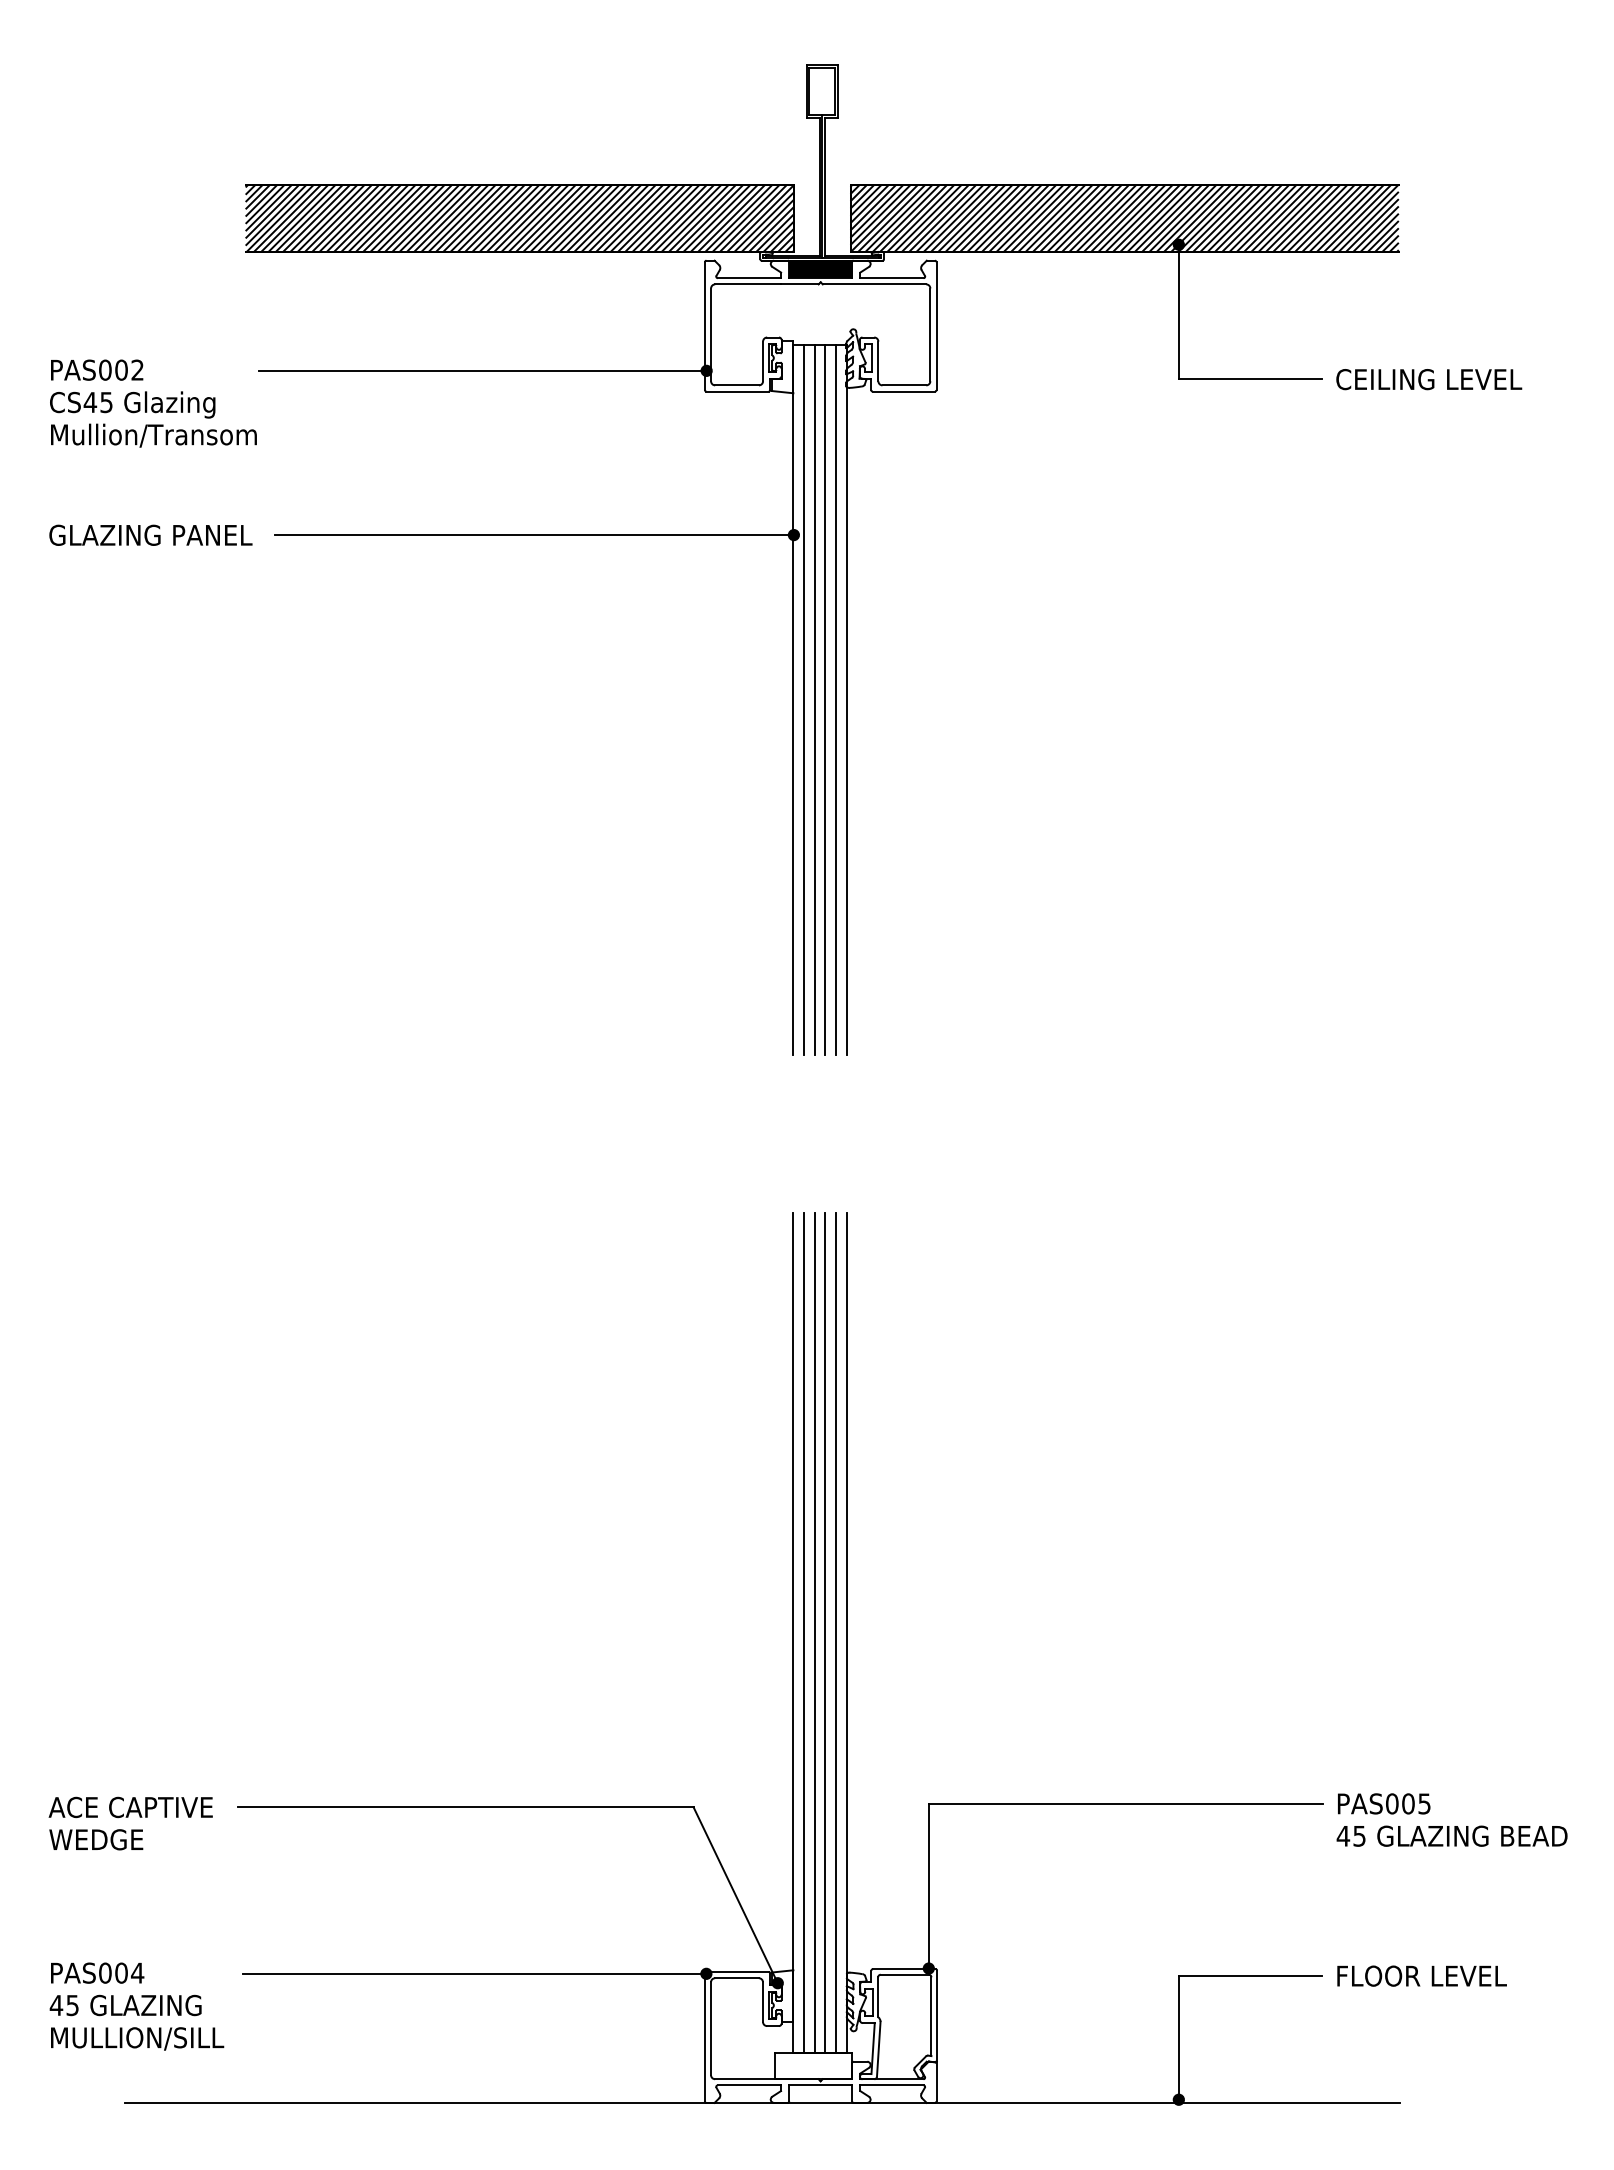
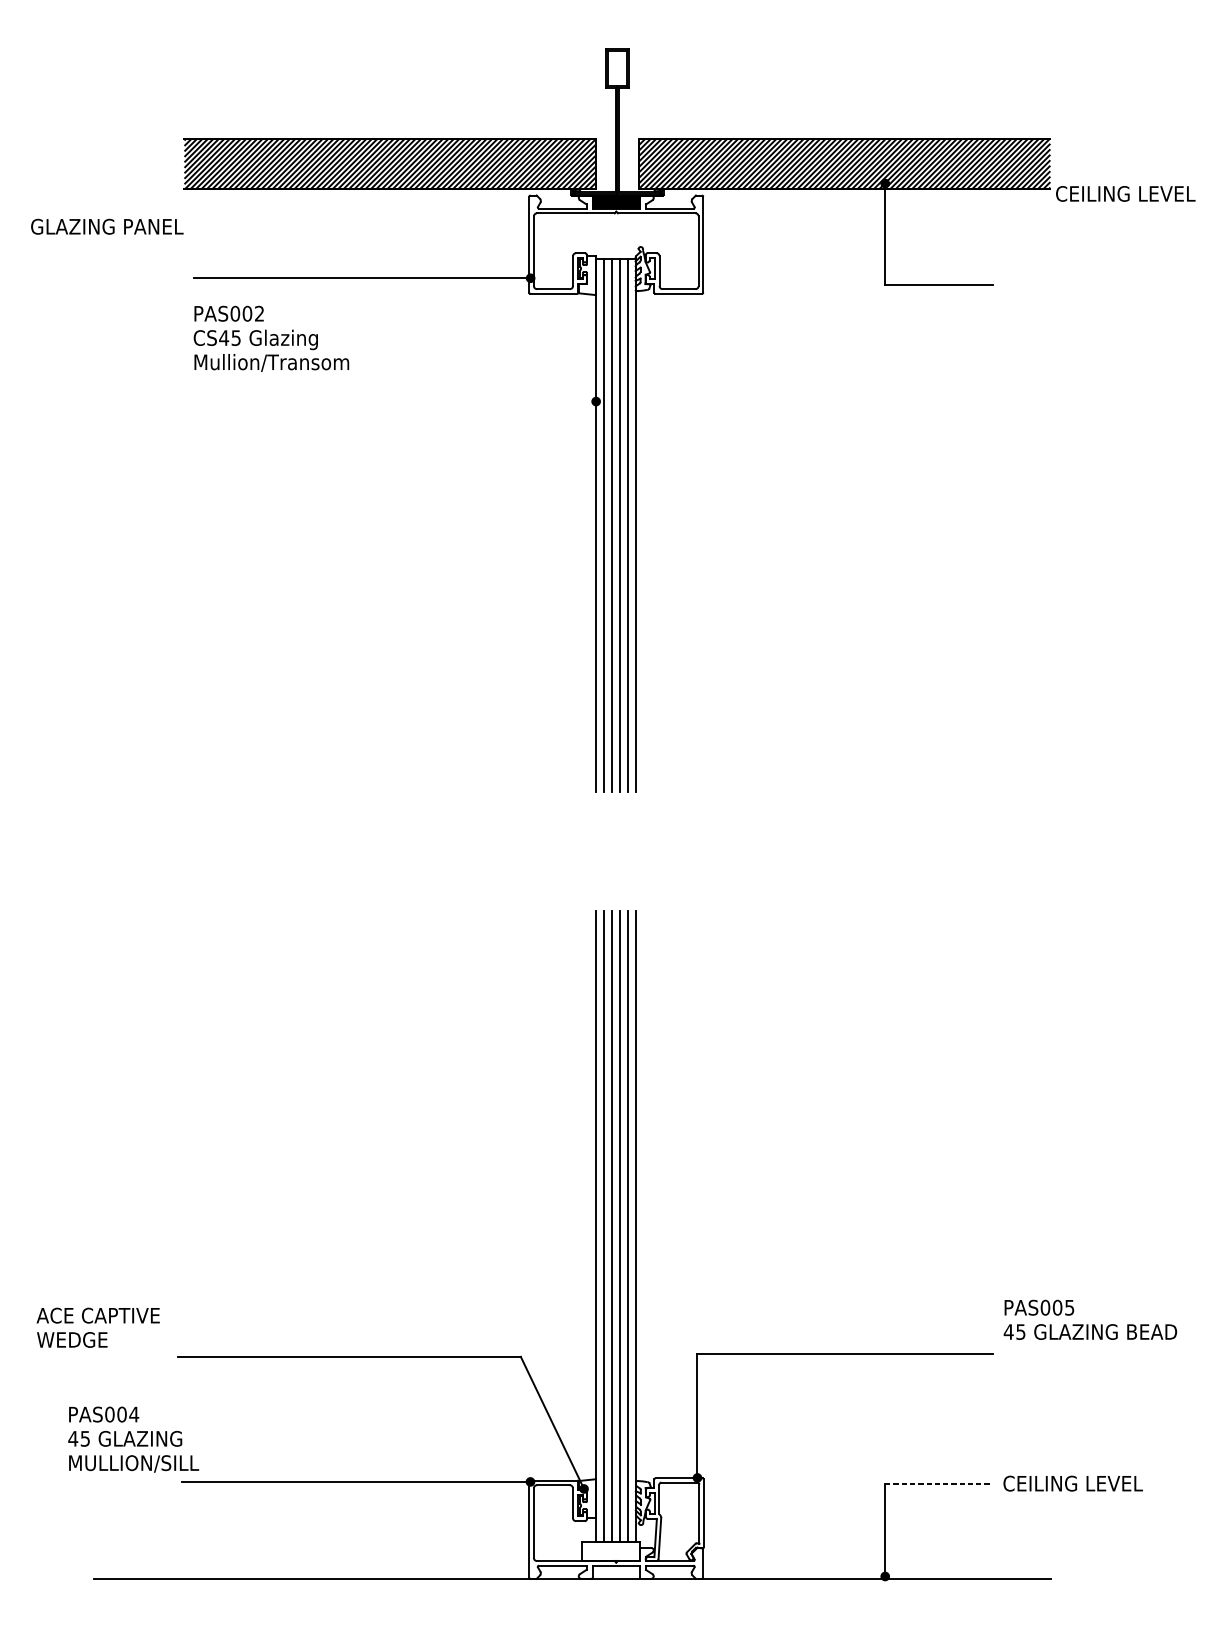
text: (1429, 379) -> (1125, 193), moved
text: (153, 403) -> (271, 338), moved
text: (150, 534) -> (107, 226), moved
line: (534, 535) -> (401, 401), removed
text: (1451, 1819) -> (1089, 1319), moved
text: (130, 1823) -> (98, 1327), moved
line: (1250, 1975) -> (939, 1483), solid -> dashed
text: (1429, 1975) -> (1073, 1483), FLOOR LEVEL -> CEILING LEVEL
text: (136, 2006) -> (133, 1439), moved

